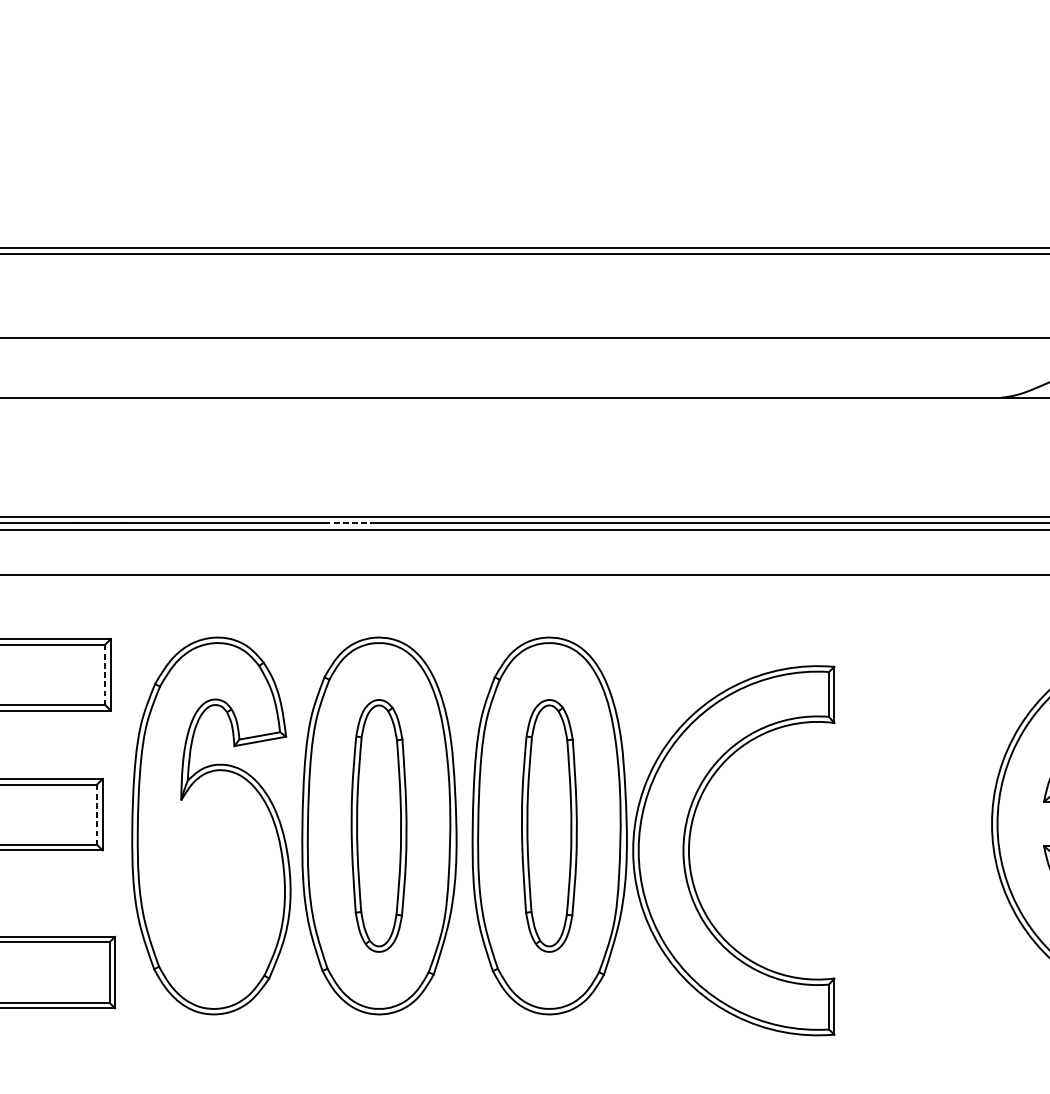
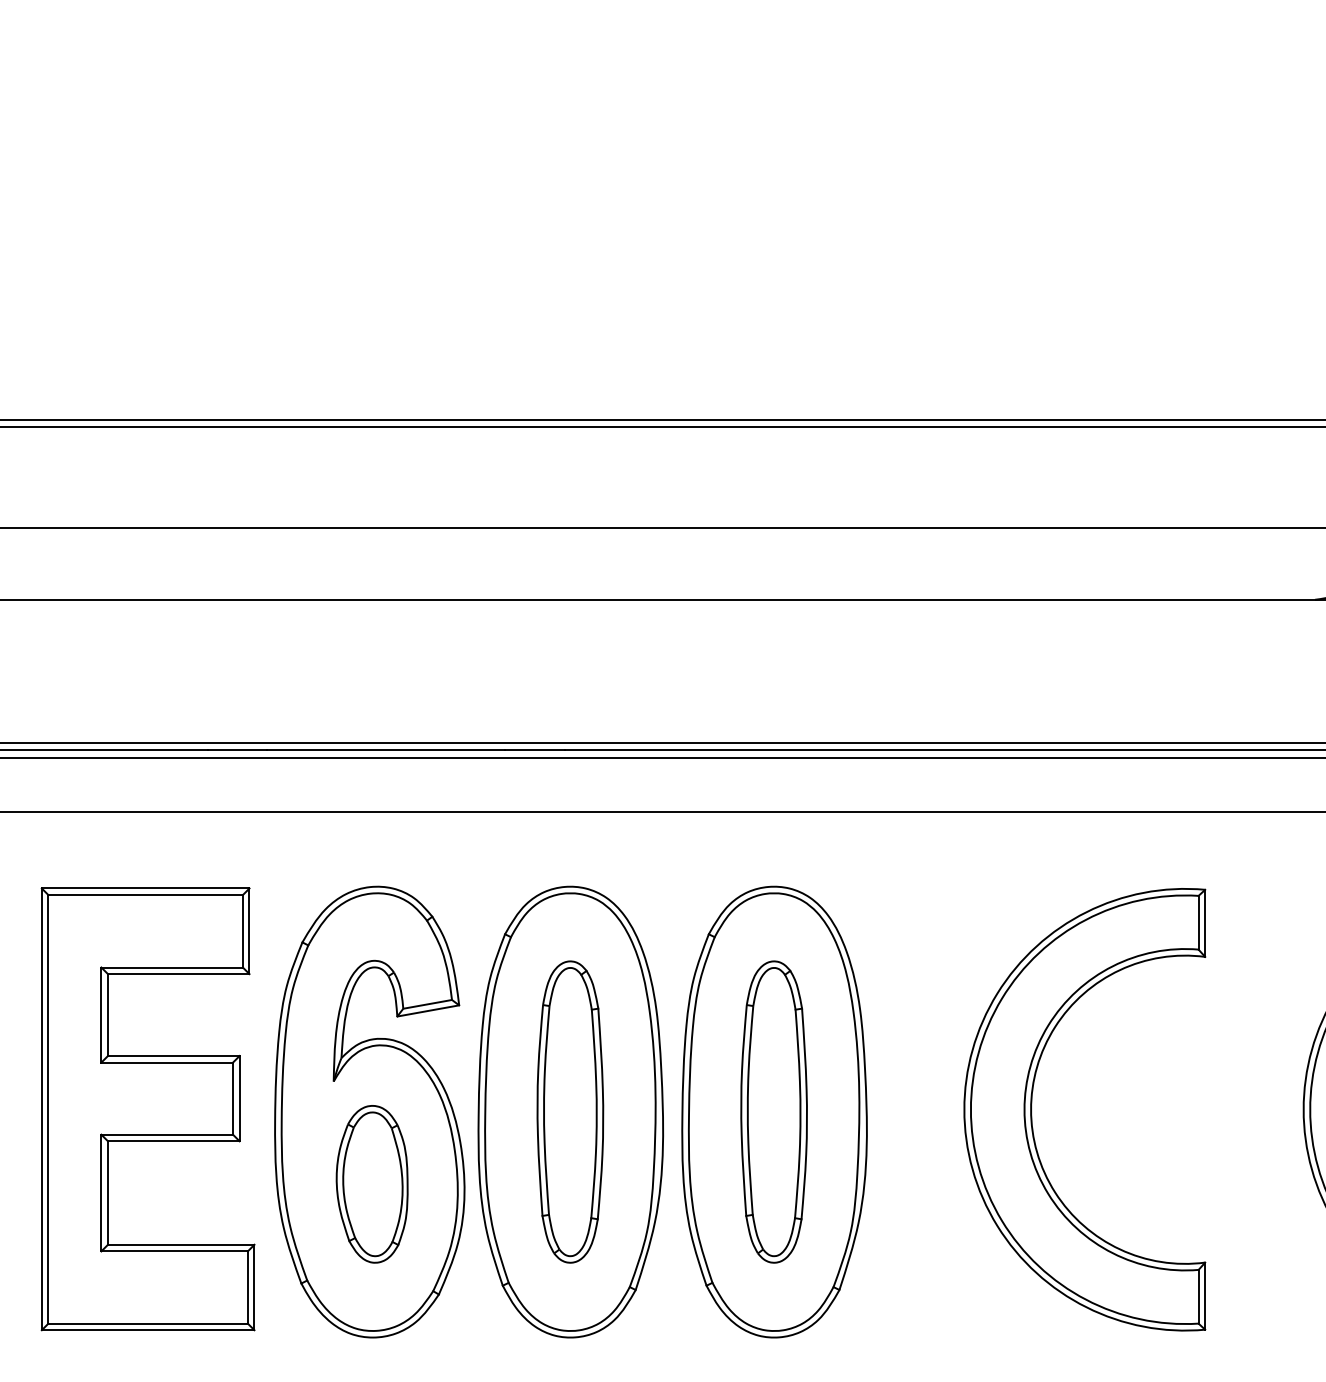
line: (349, 522) -> (534, 749), dashed -> solid
line: (105, 675) -> (242, 931), dashed -> solid
line: (97, 815) -> (233, 1099), dashed -> solid
part: (690, 845) -> (1032, 1103), moved
part: (212, 886) -> (371, 1184), added

